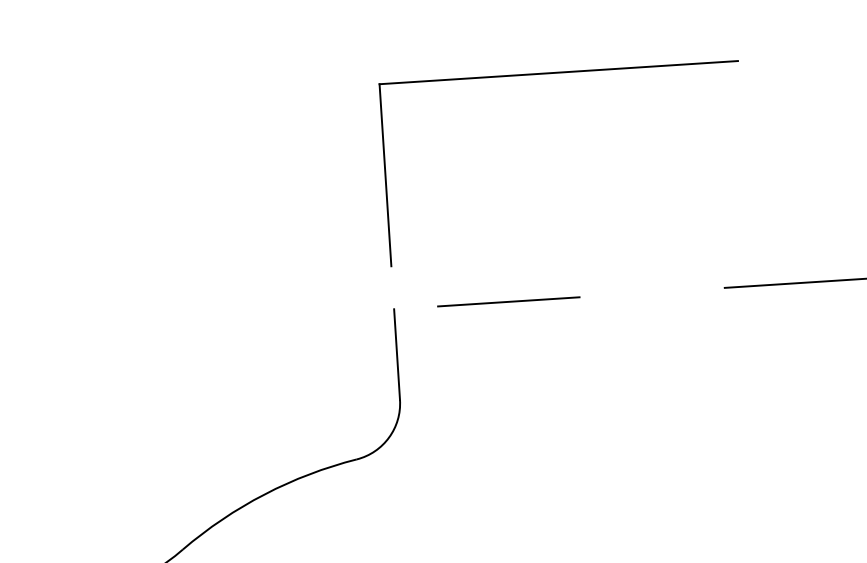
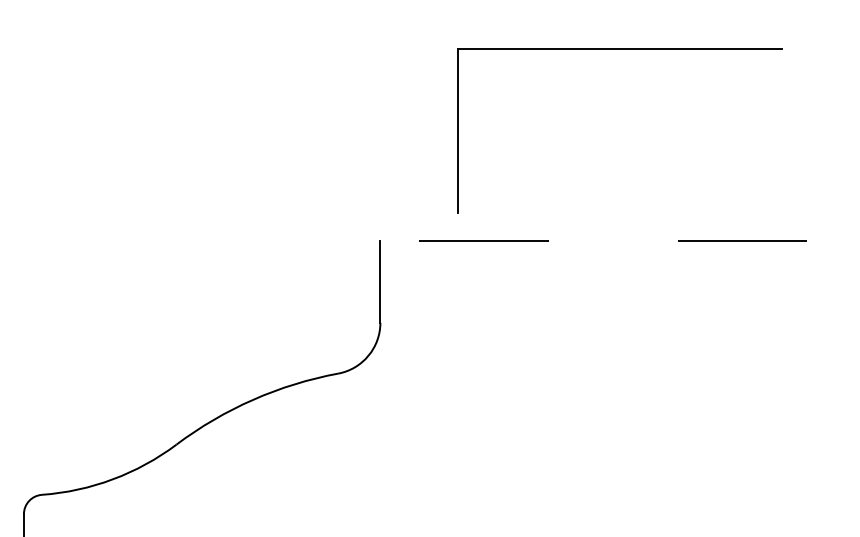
part: (558, 73) -> (619, 49), moved

